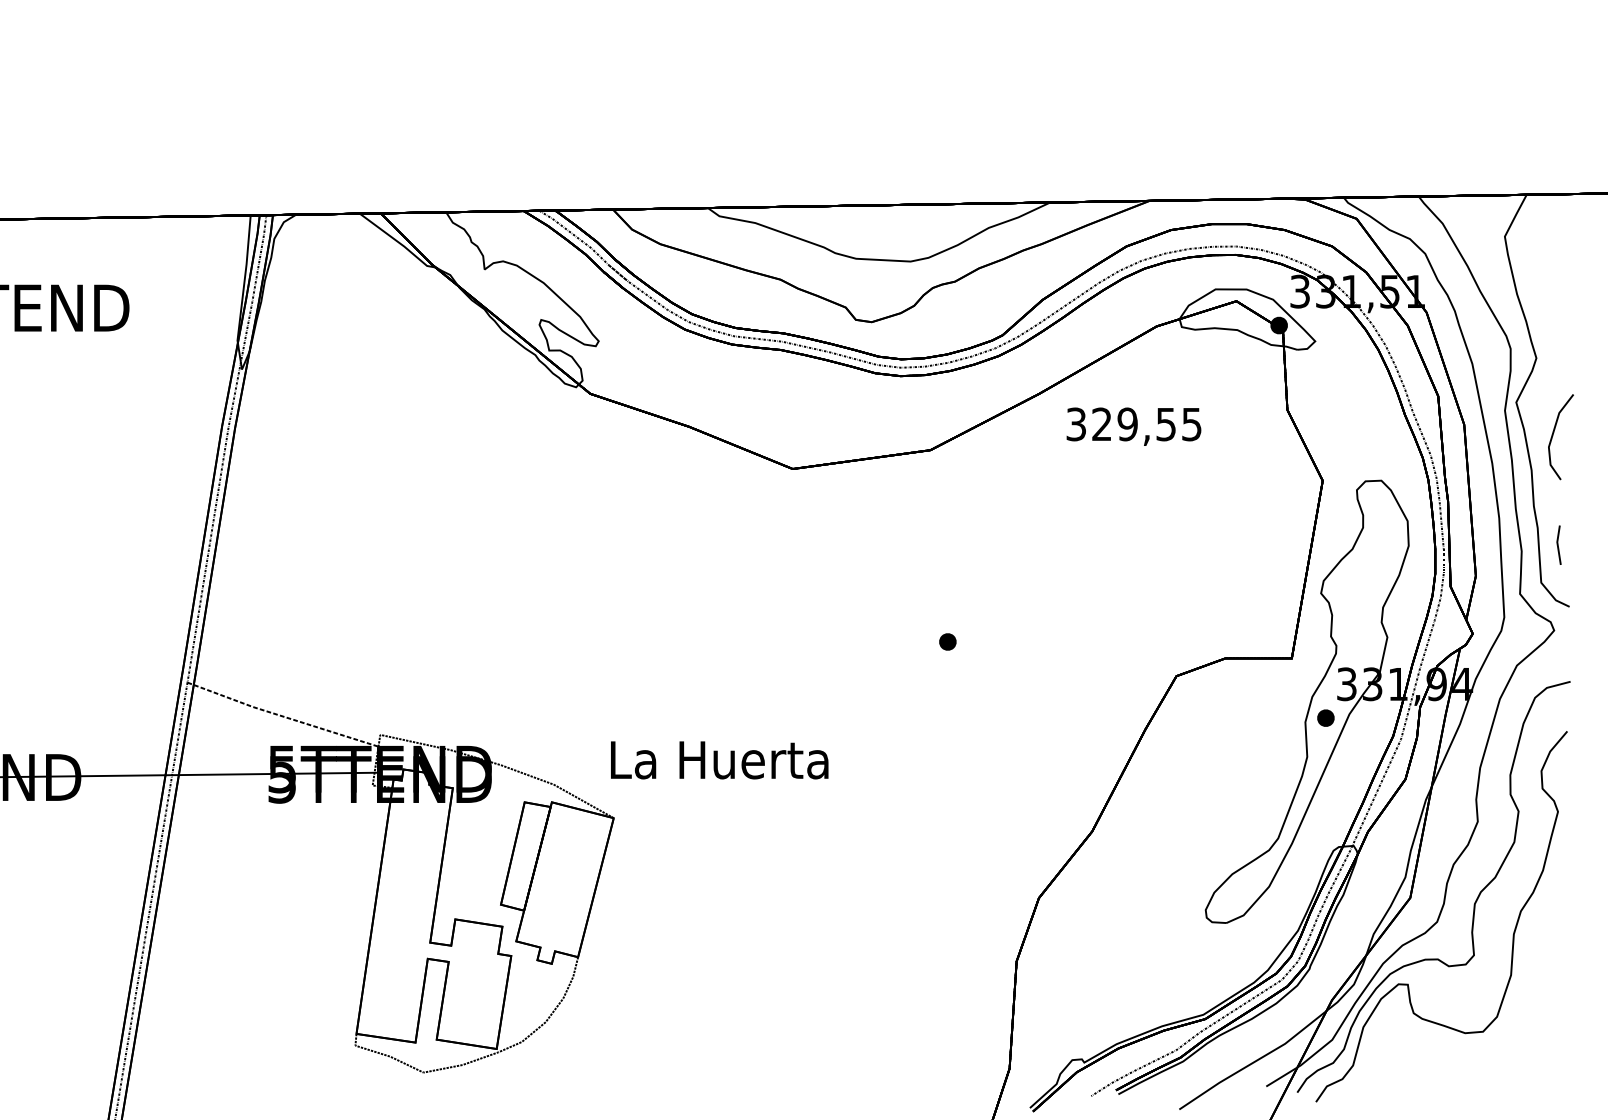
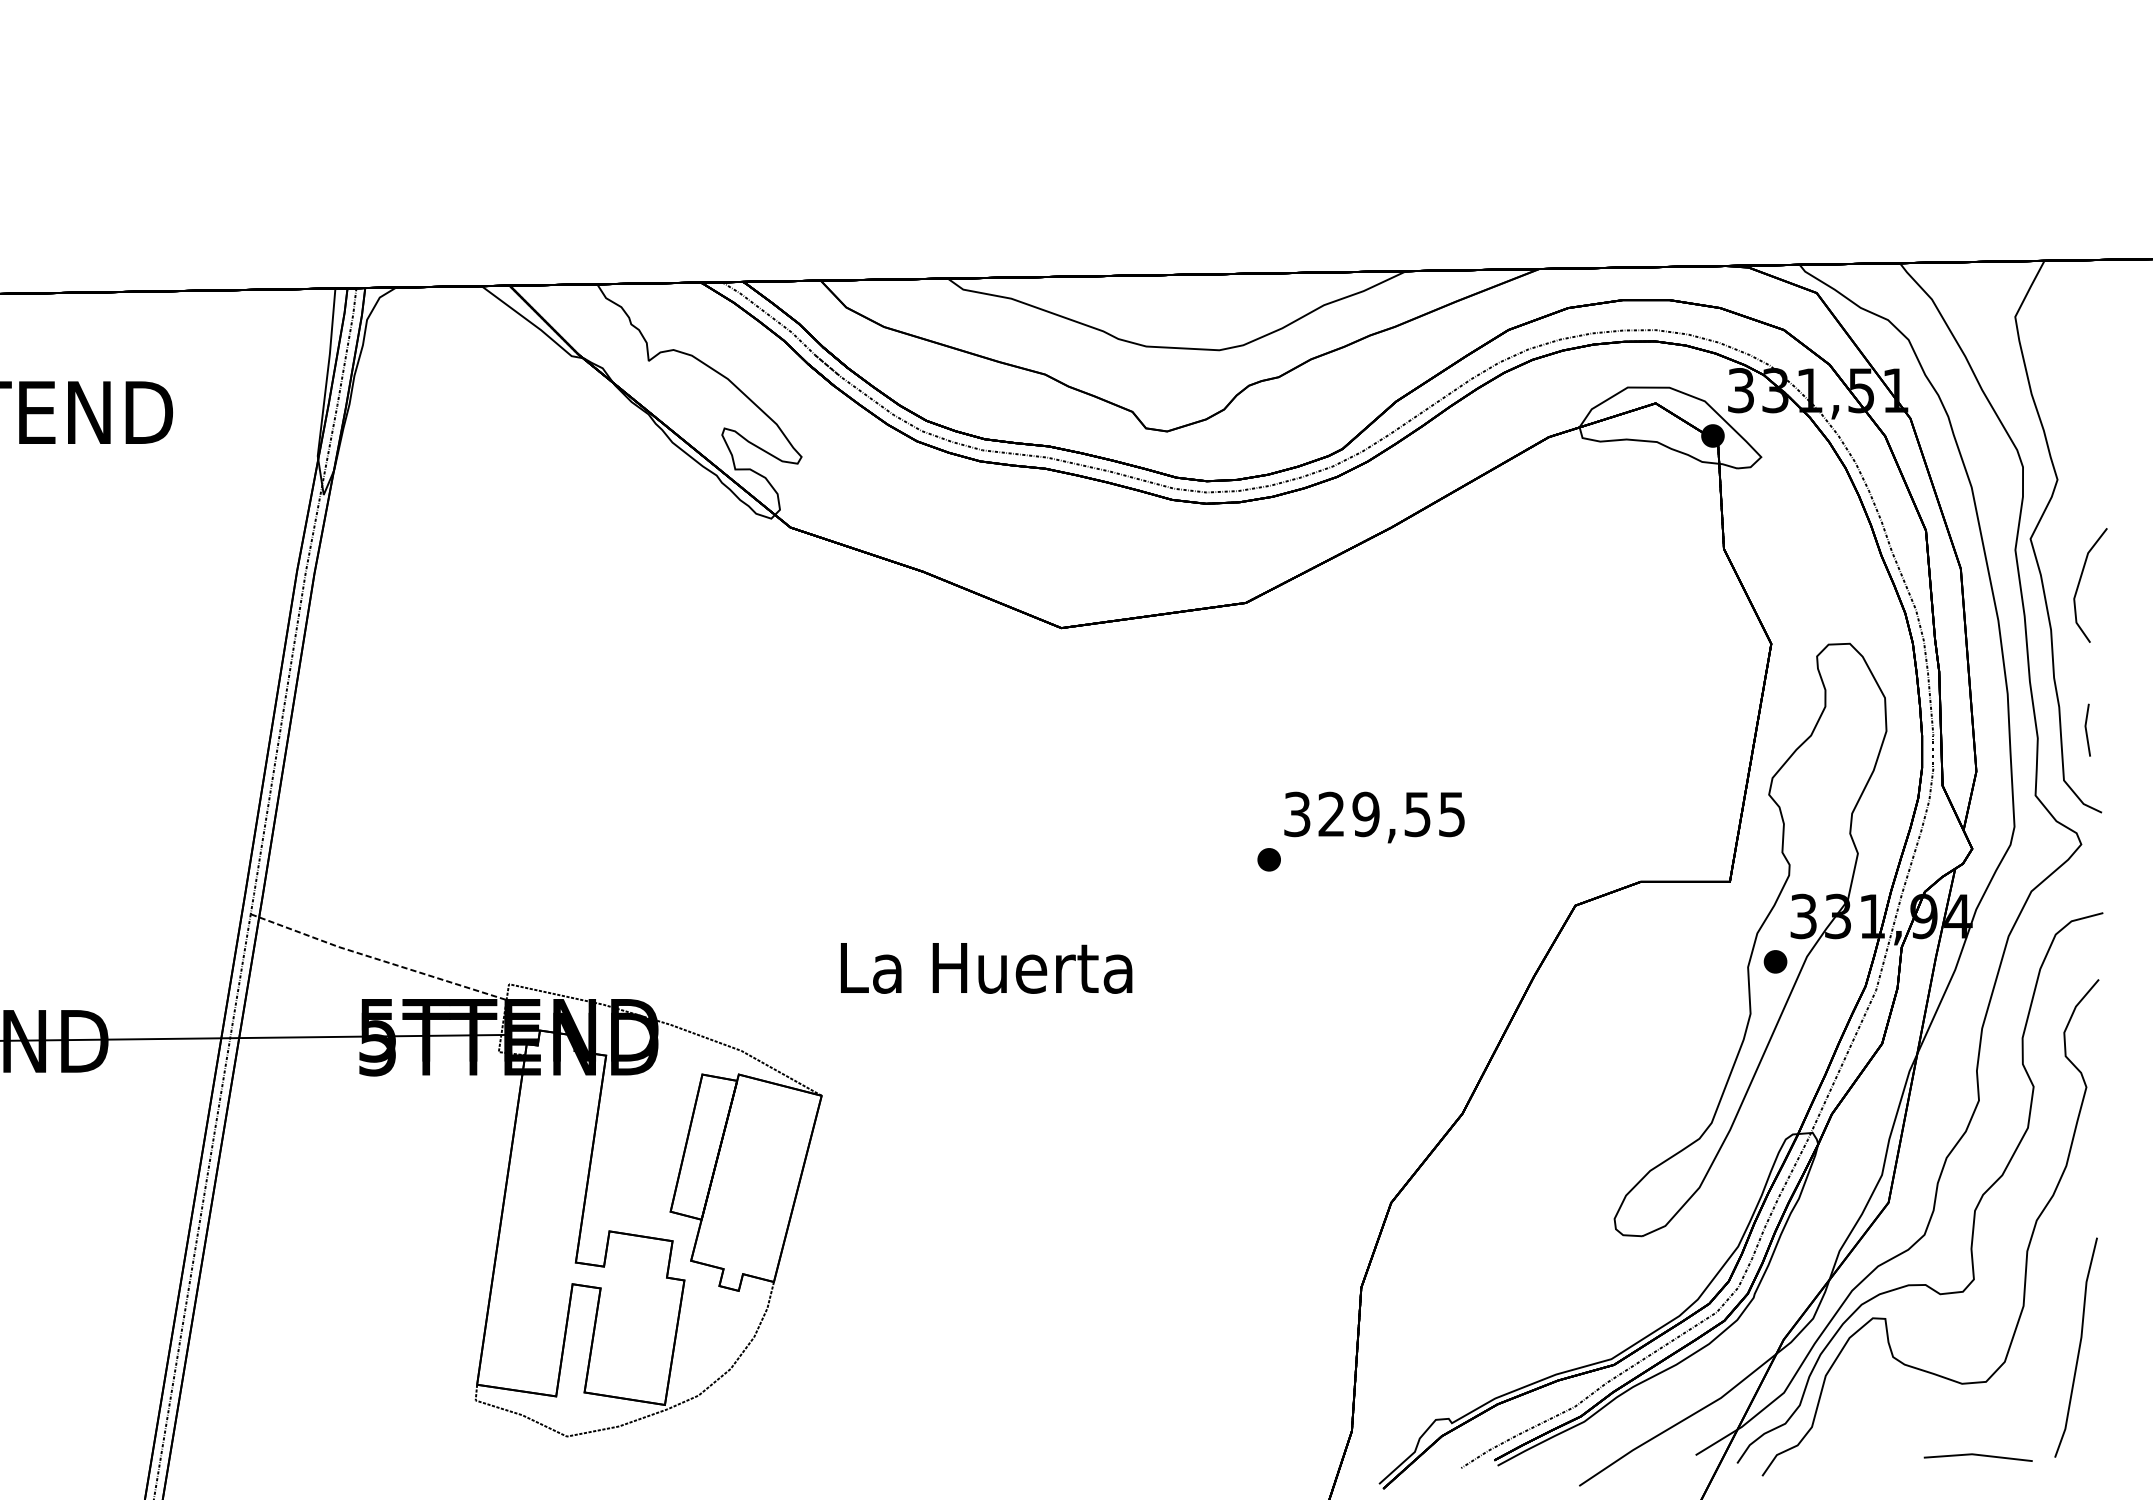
text: (1133, 426) -> (1374, 817), moved
text: (719, 760) -> (986, 968), moved
part: (1550, 1014) -> (2076, 1358), added

